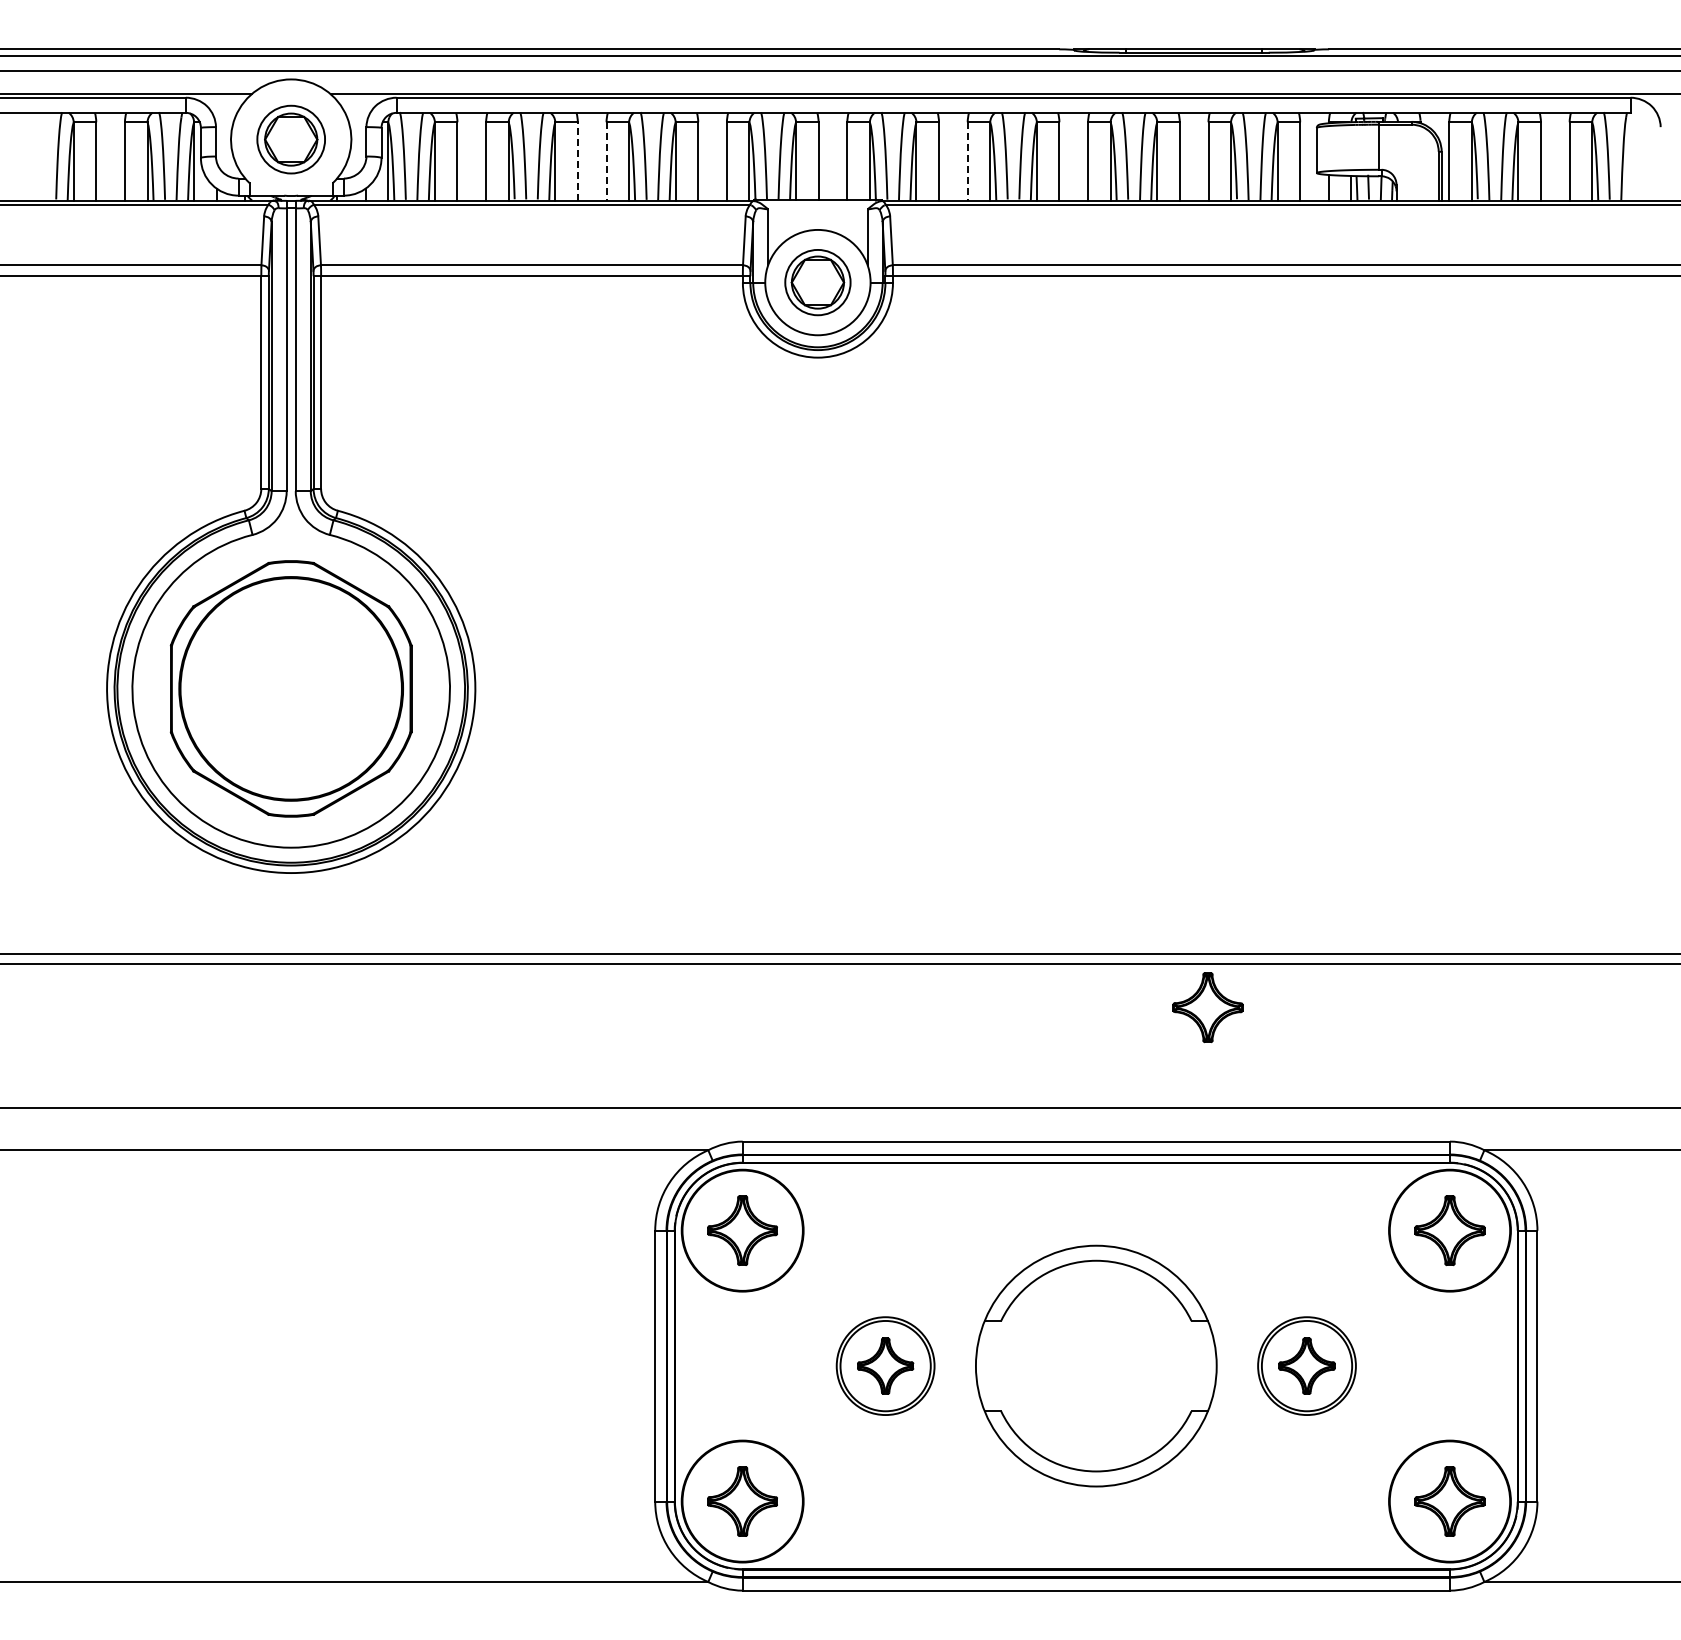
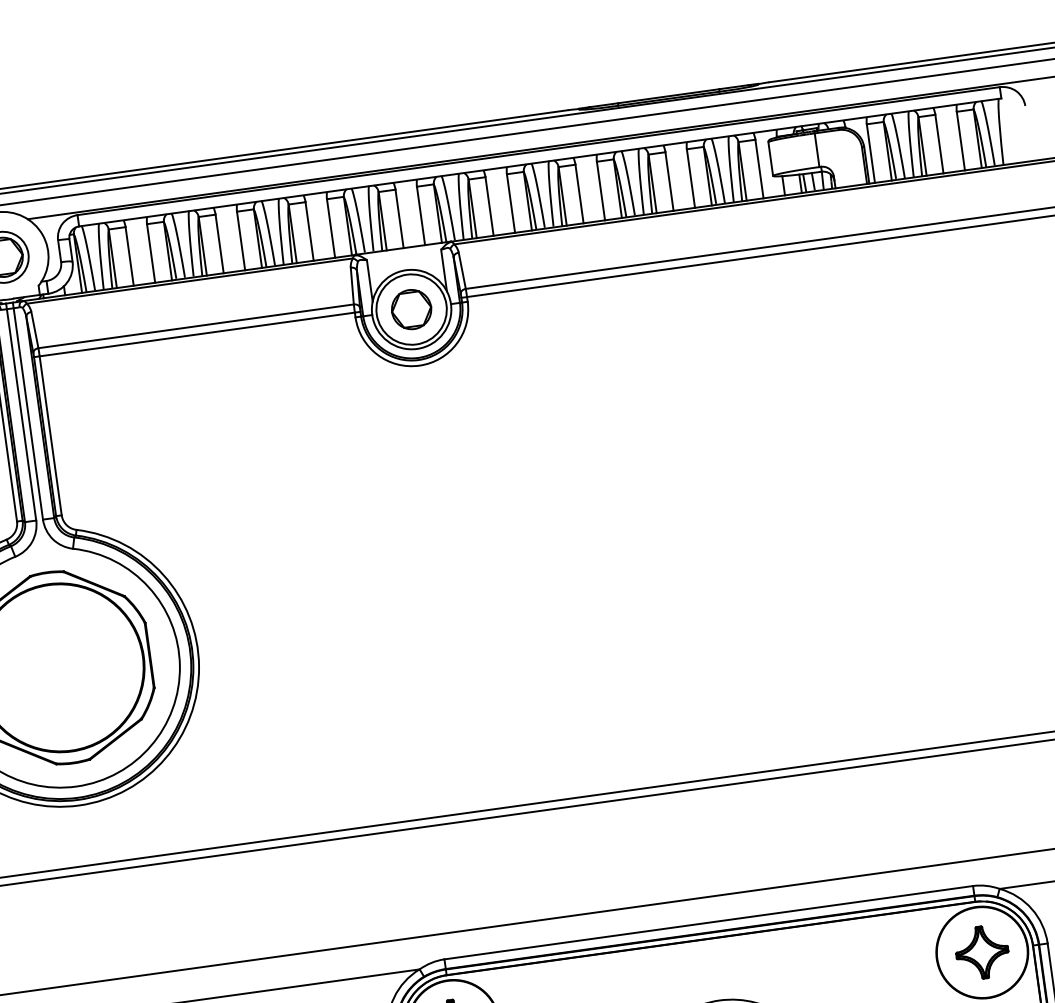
line: (577, 160) -> (219, 243), dashed -> solid
line: (606, 161) -> (241, 241), dashed -> solid
line: (967, 161) -> (510, 203), dashed -> solid
circle: (817, 282) -> (411, 309), size x1.43
part: (1207, 1007) -> (777, 810), removed

